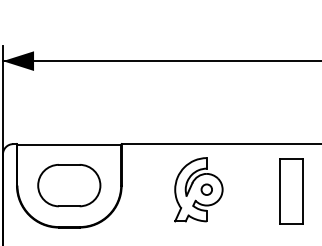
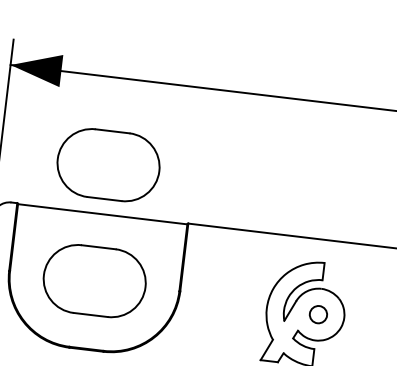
part: (69, 114) -> (108, 165), added

